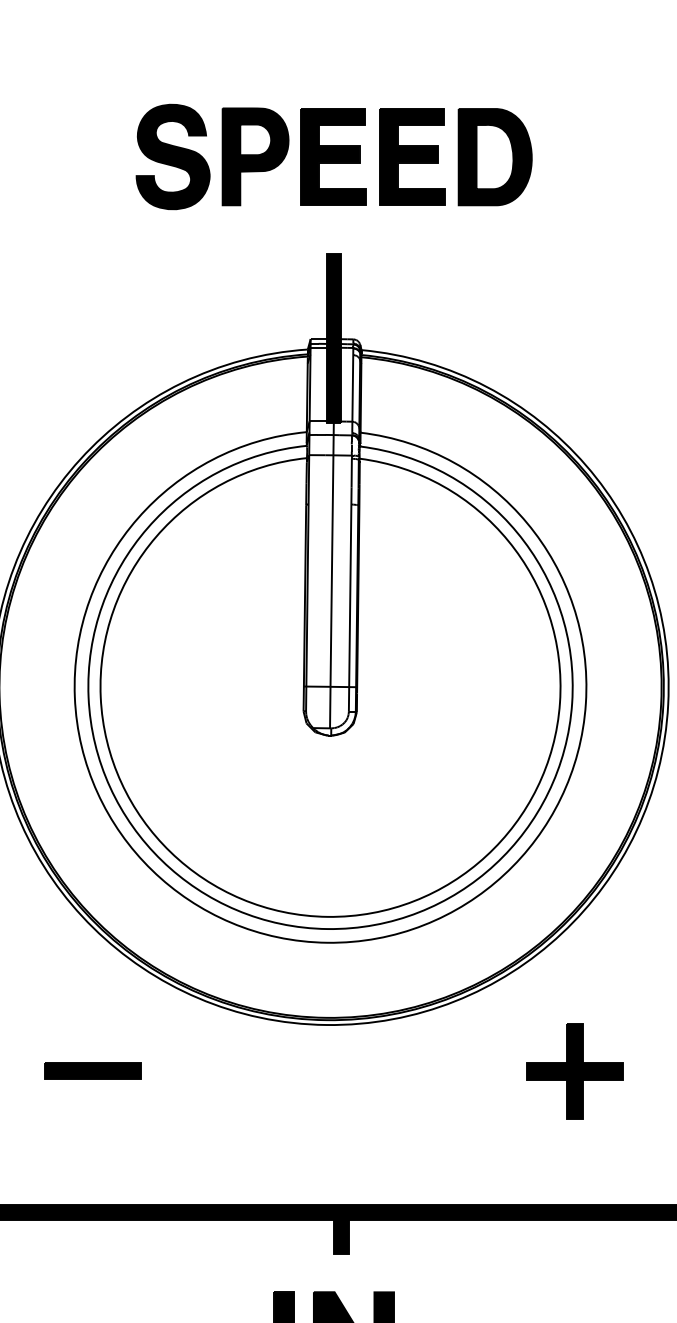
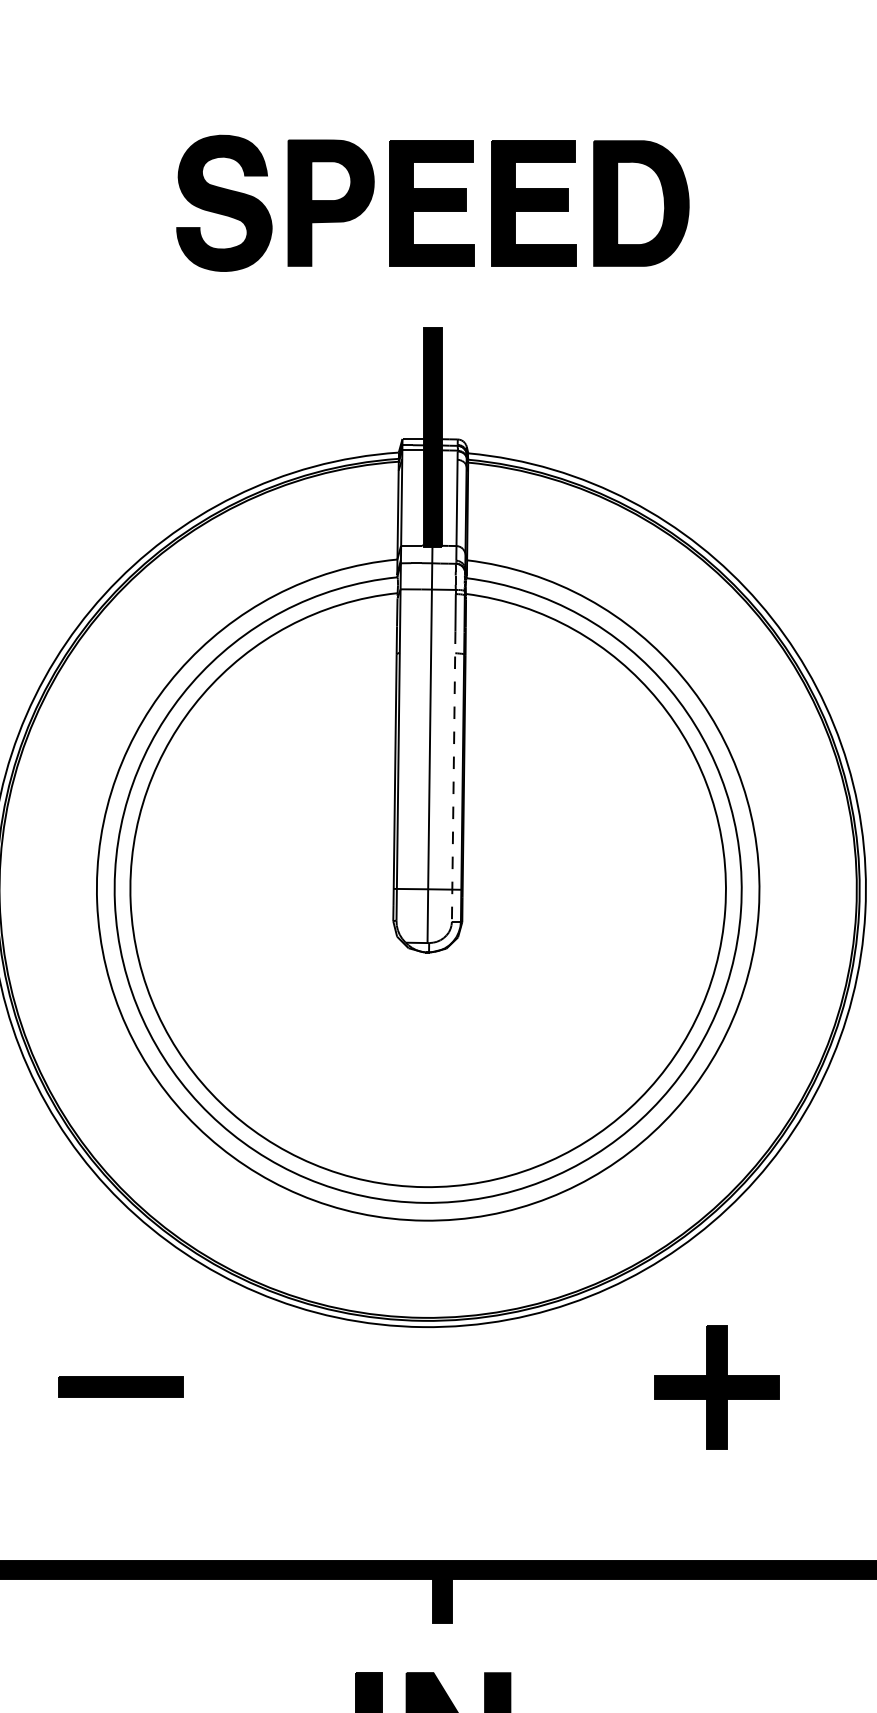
line: (350, 600) -> (453, 777), solid -> dashed
part: (574, 1071) -> (716, 1387), moved

